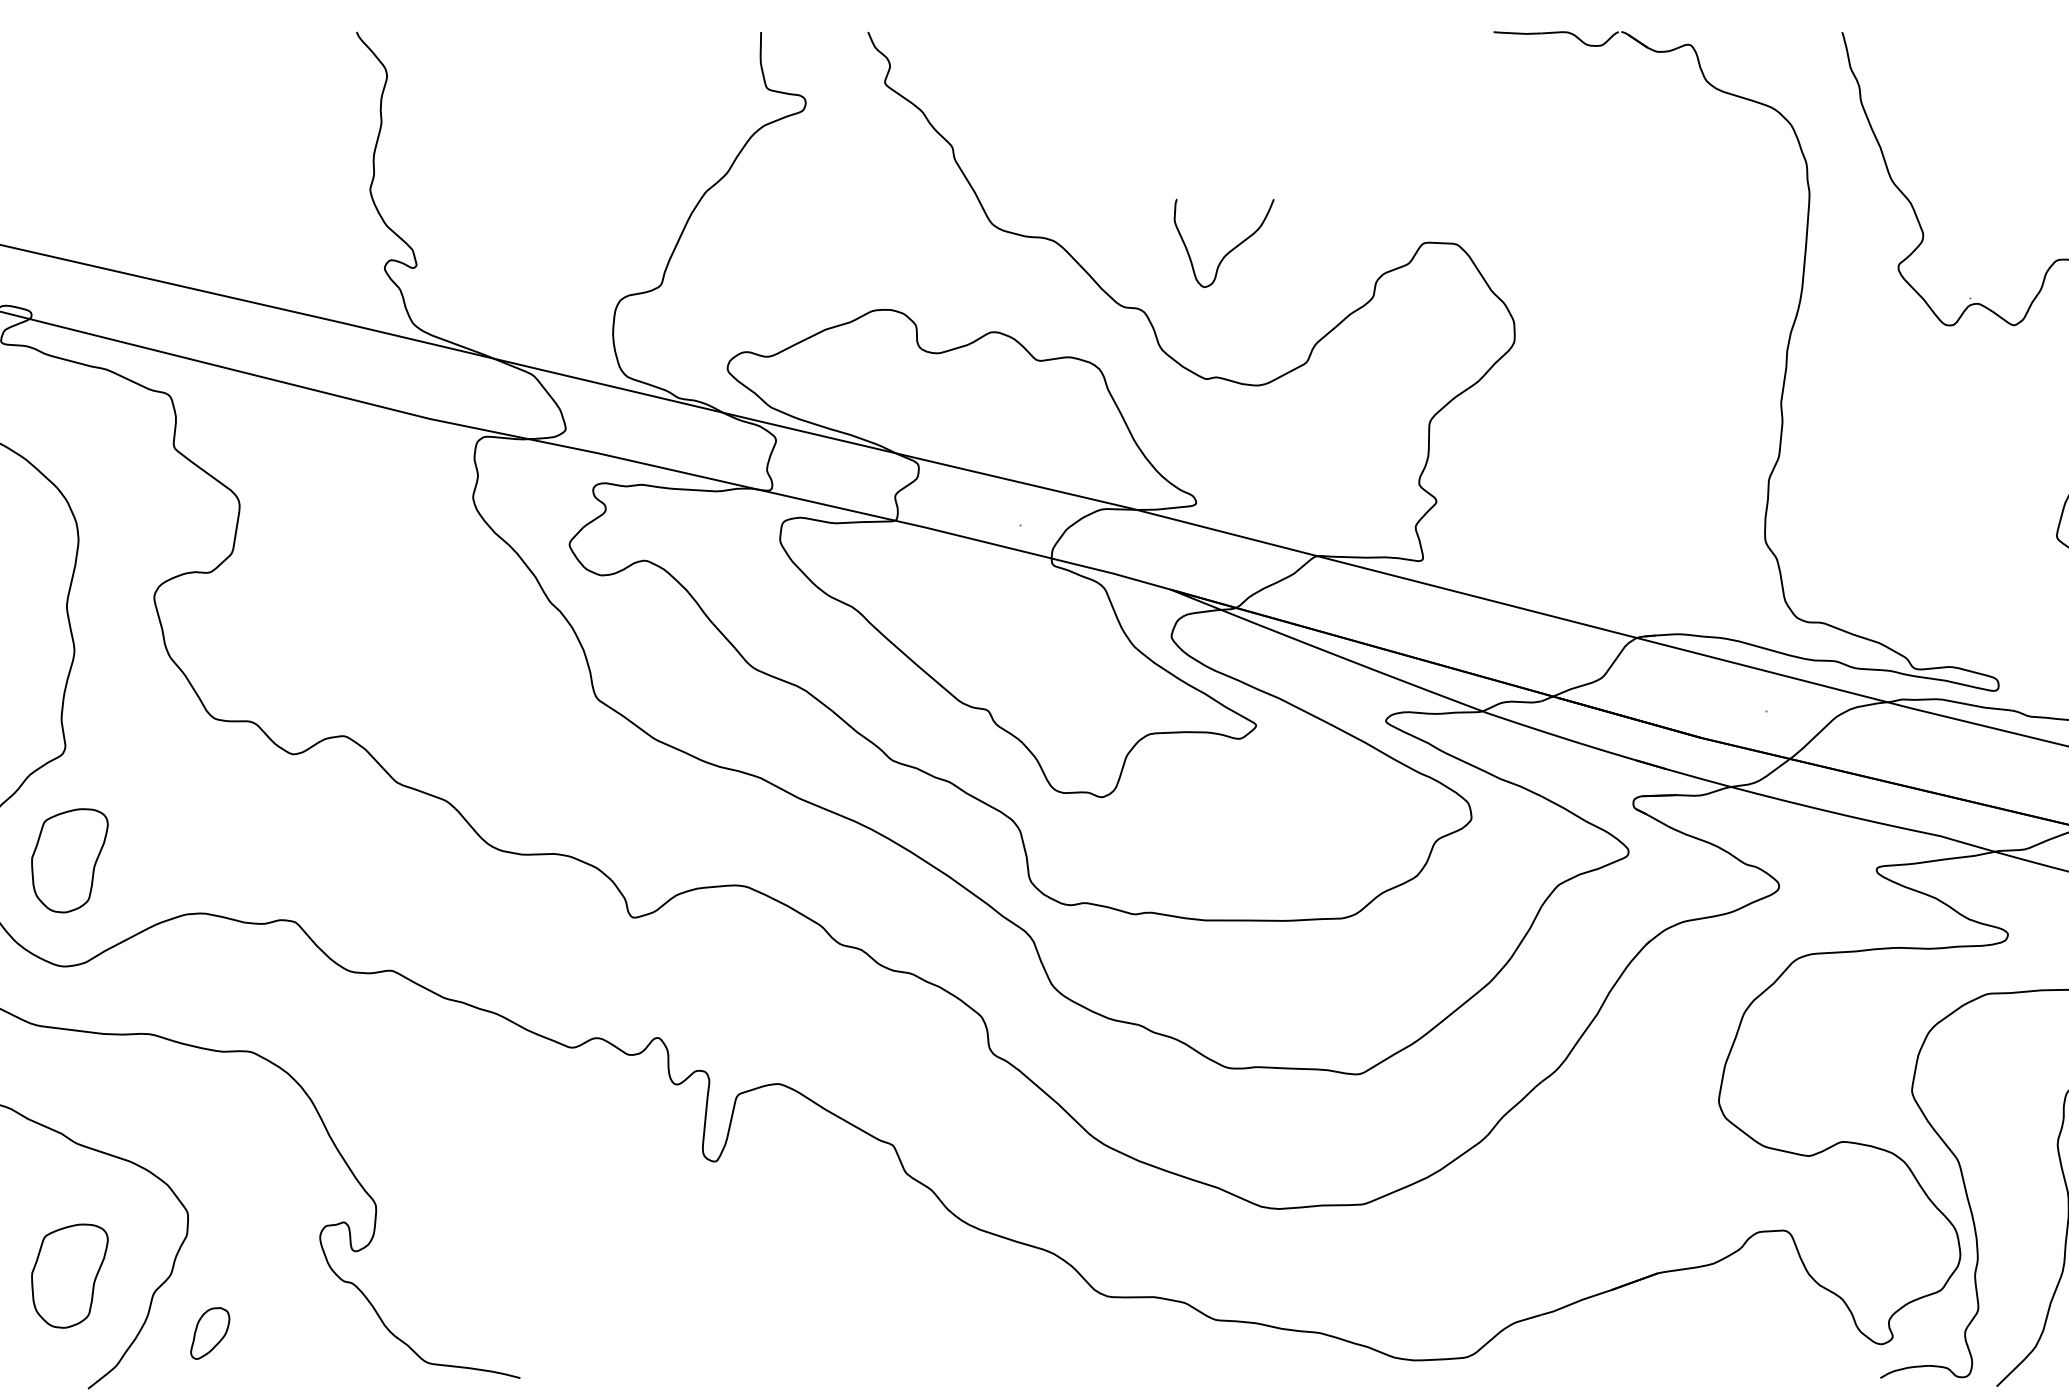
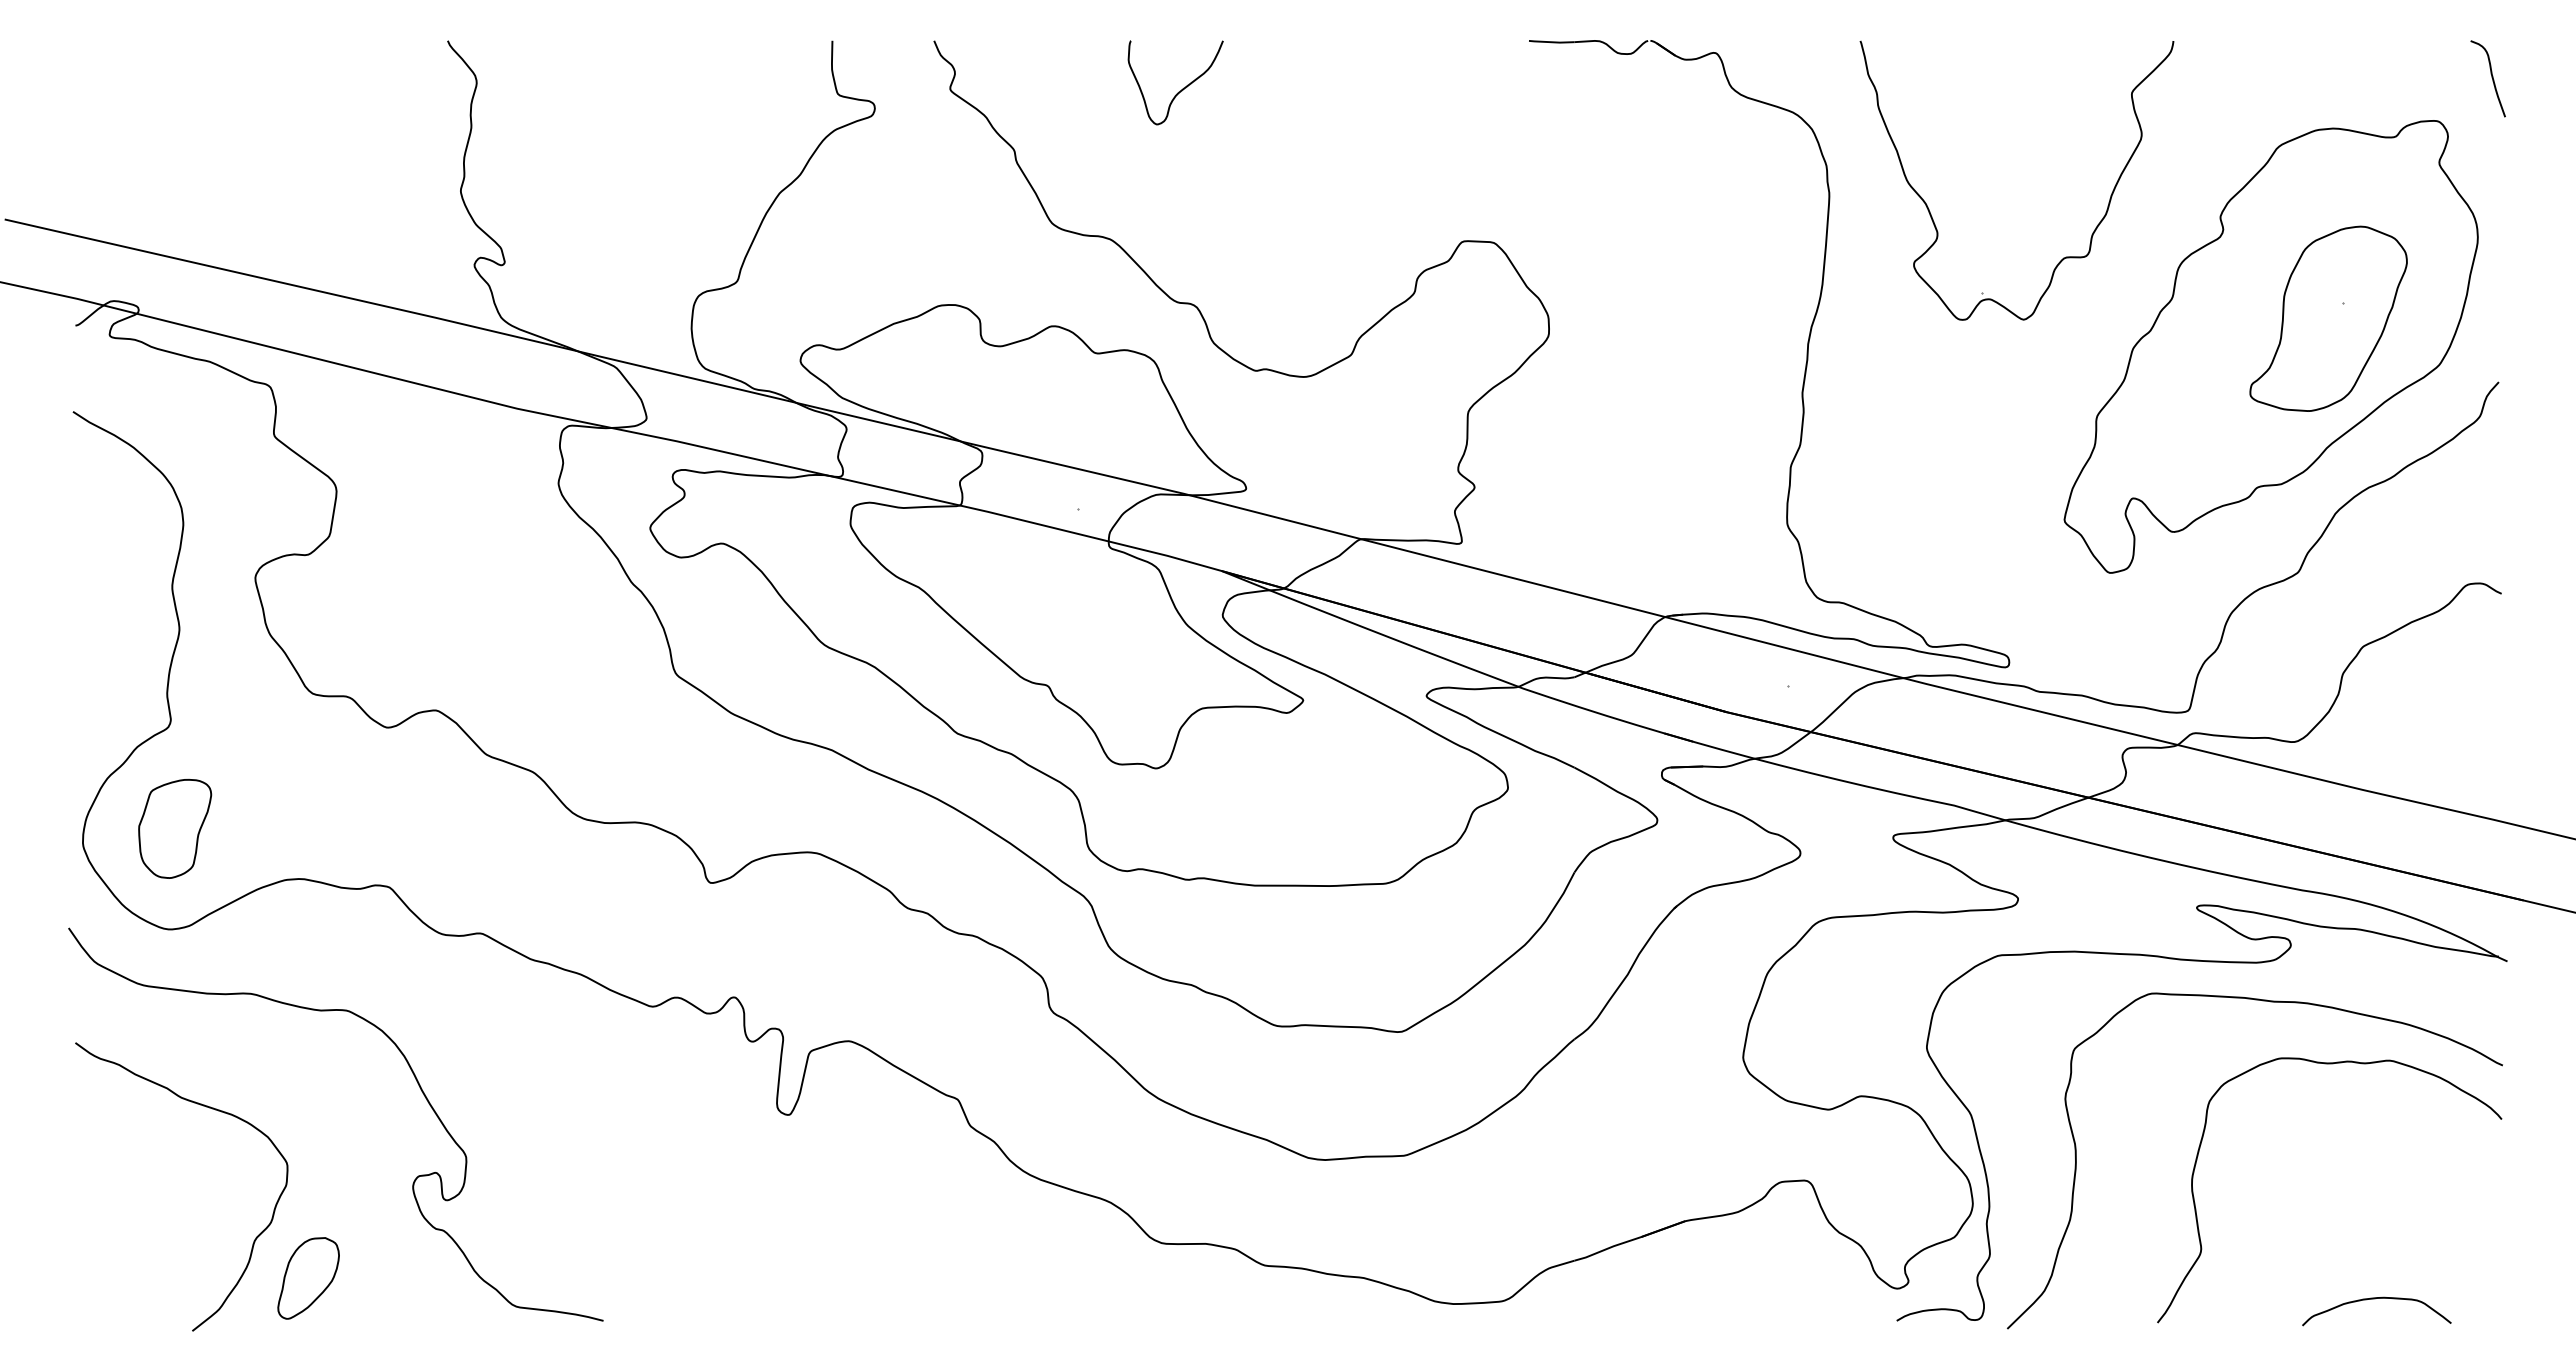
curve: (1231, 249) -> (1182, 88), moved
part: (70, 1275) -> (175, 1223), removed
part: (210, 1333) -> (308, 1278), size x1.67

